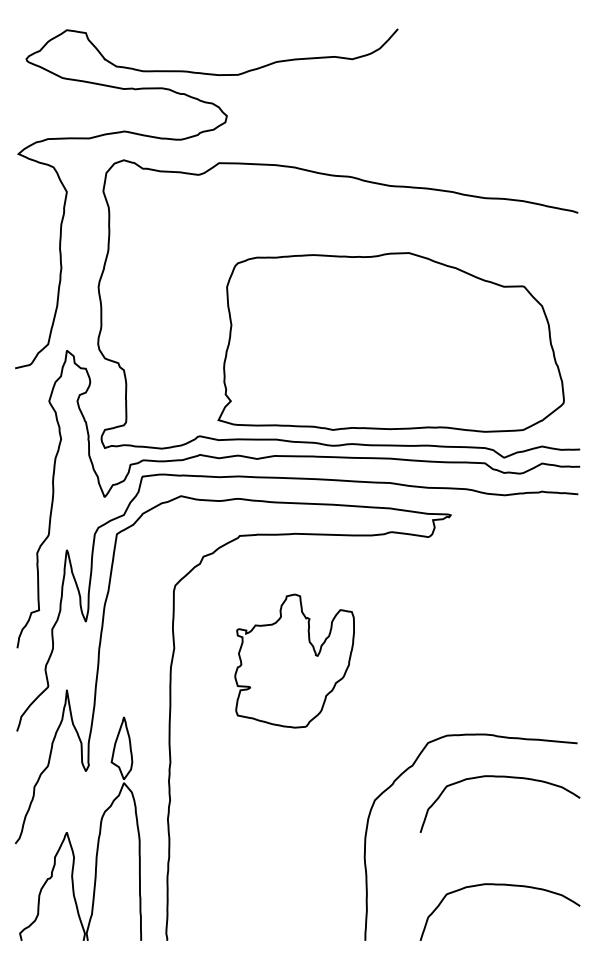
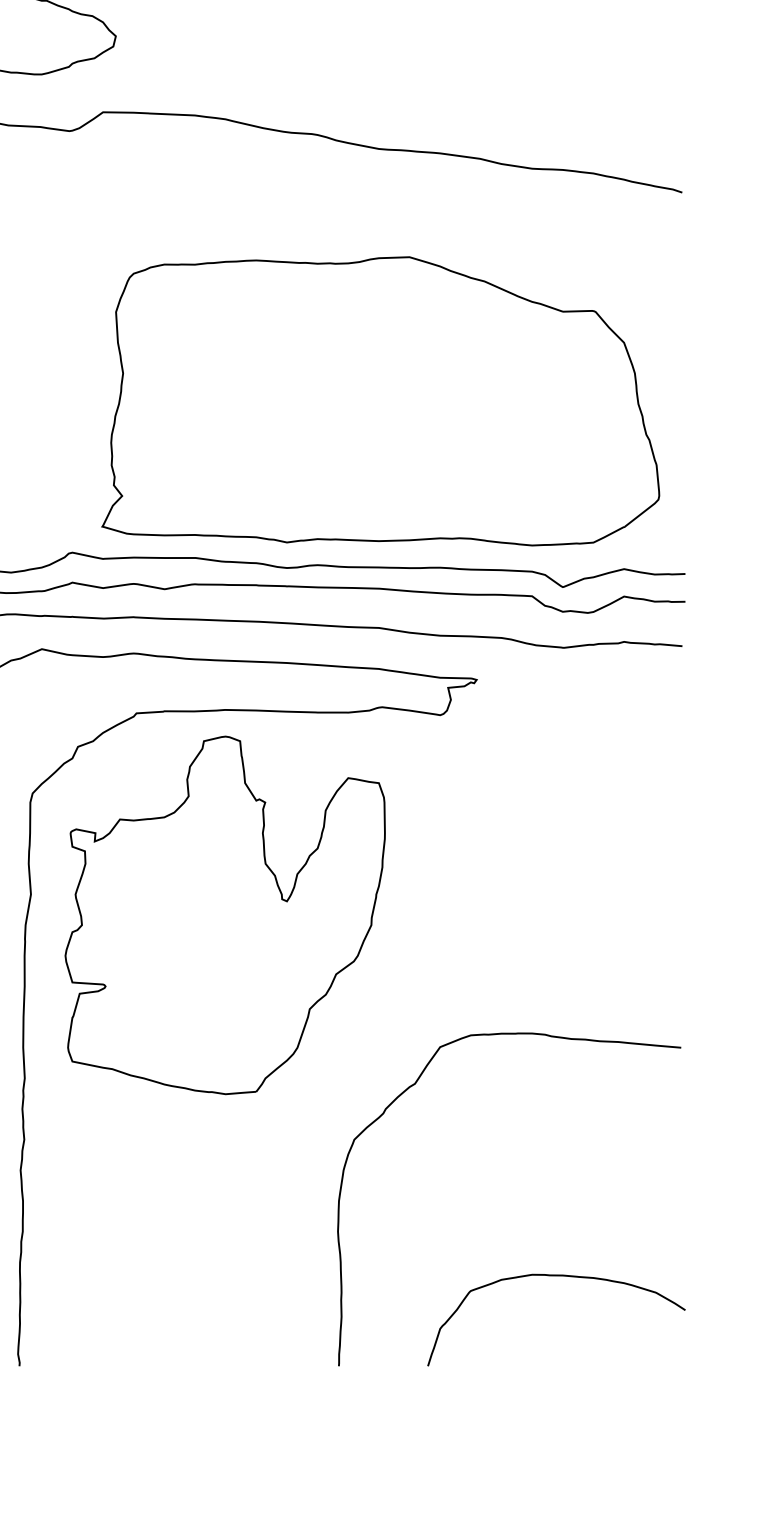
part: (294, 660) -> (224, 914), size x1.67
curve: (499, 777) -> (555, 1102), removed

